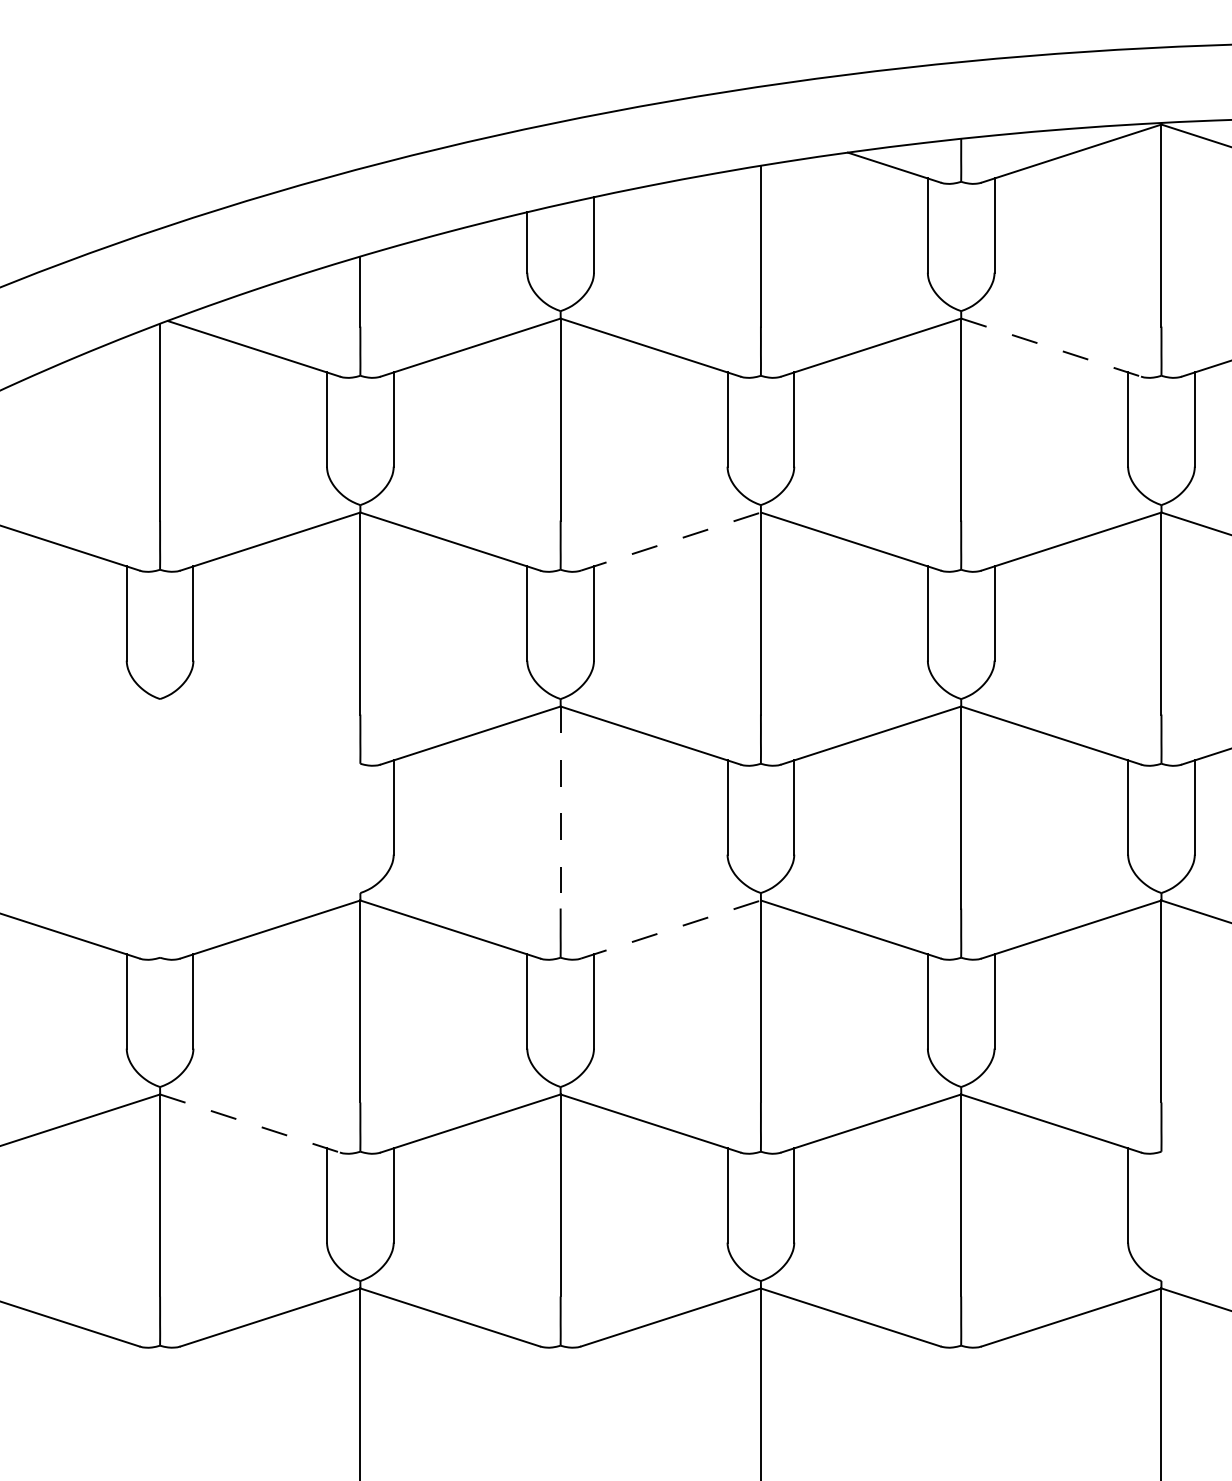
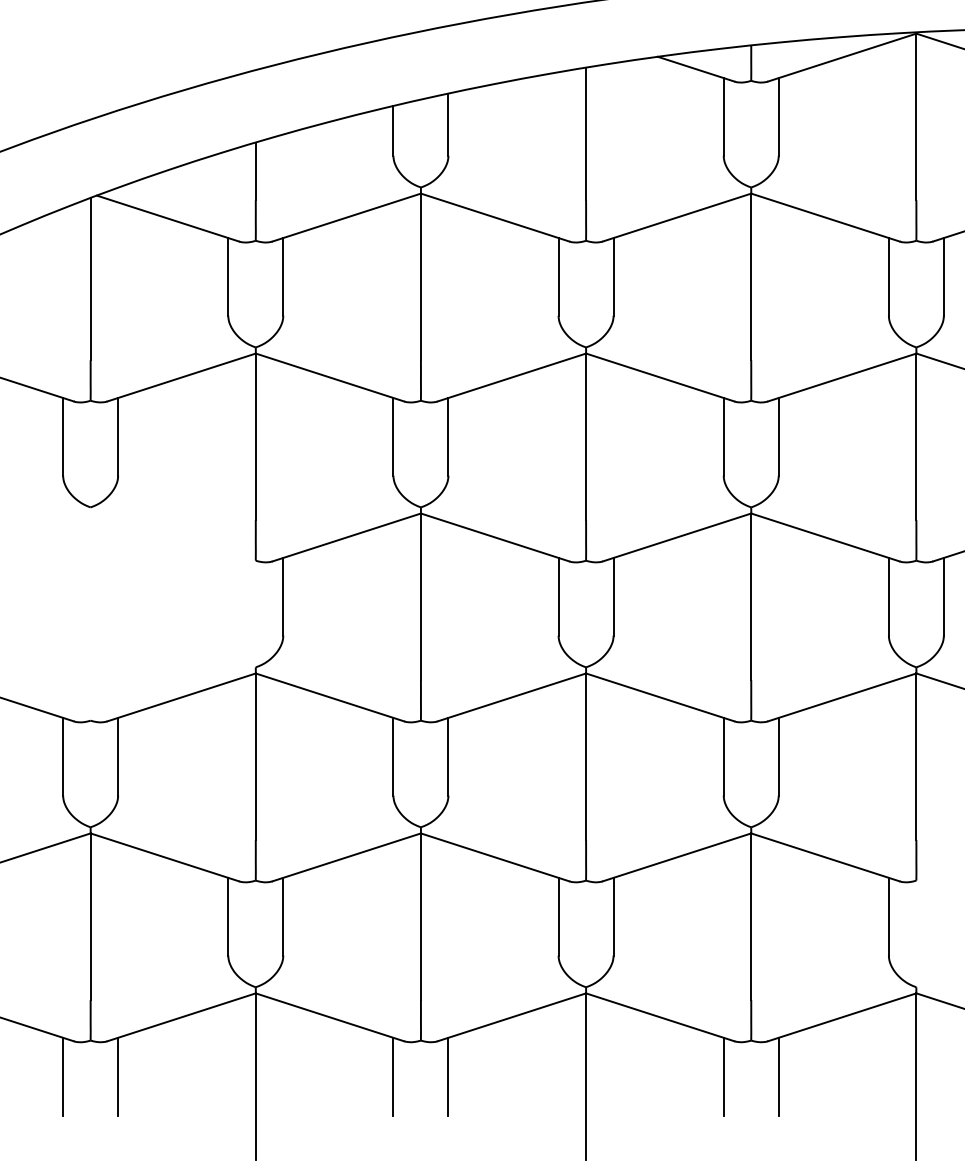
line: (1051, 347) -> (825, 217), dashed -> solid
line: (671, 541) -> (512, 377), dashed -> solid
line: (560, 808) -> (420, 597), dashed -> solid
line: (671, 929) -> (512, 697), dashed -> solid
line: (250, 1123) -> (165, 857), dashed -> solid
line: (126, 1389) -> (62, 1076), added
line: (193, 1389) -> (118, 1076), added
line: (527, 1389) -> (393, 1076), added
line: (594, 1389) -> (448, 1076), added
line: (927, 1389) -> (723, 1076), added
line: (994, 1389) -> (778, 1076), added

